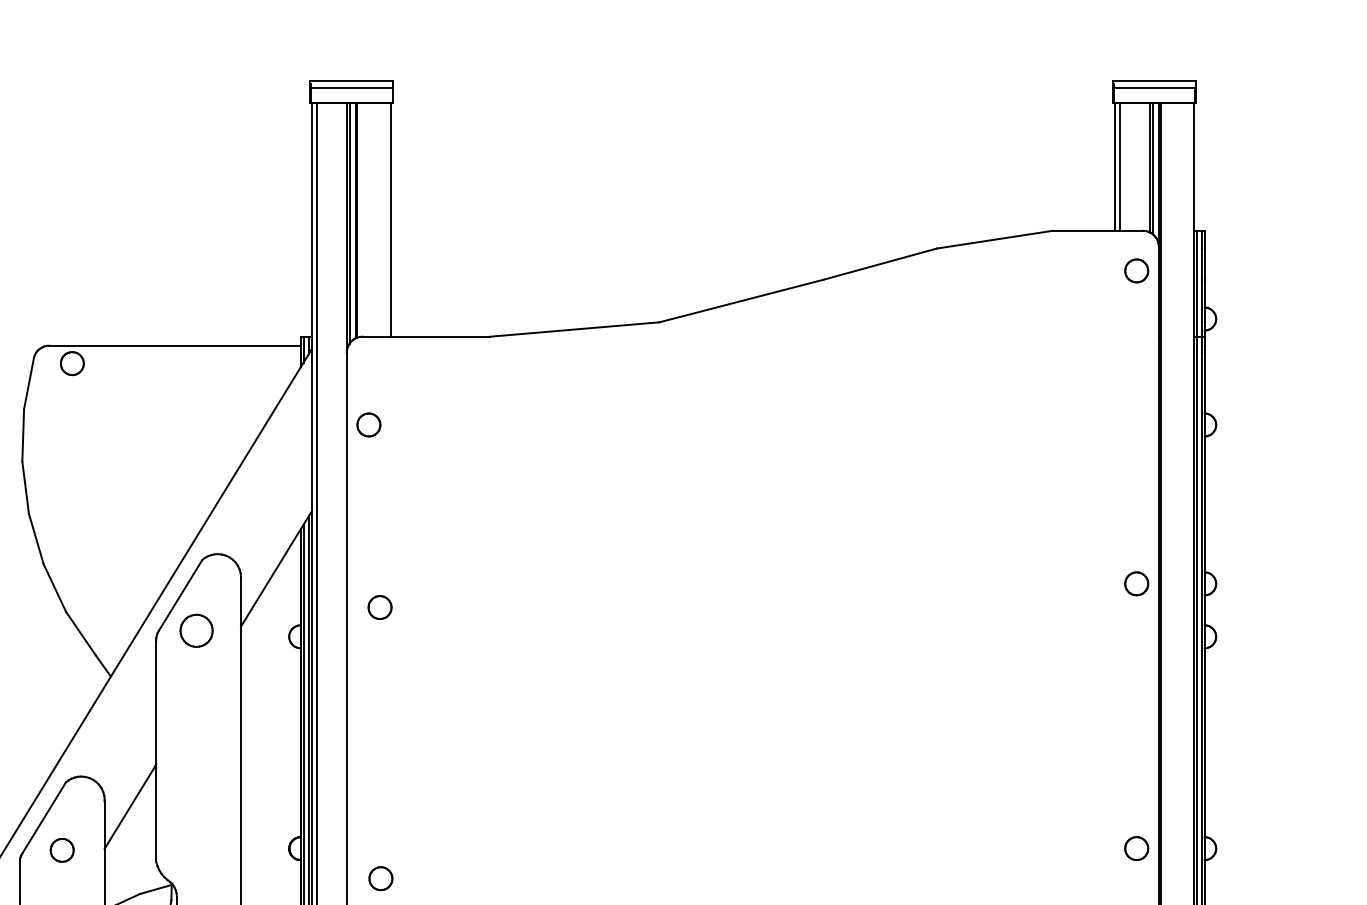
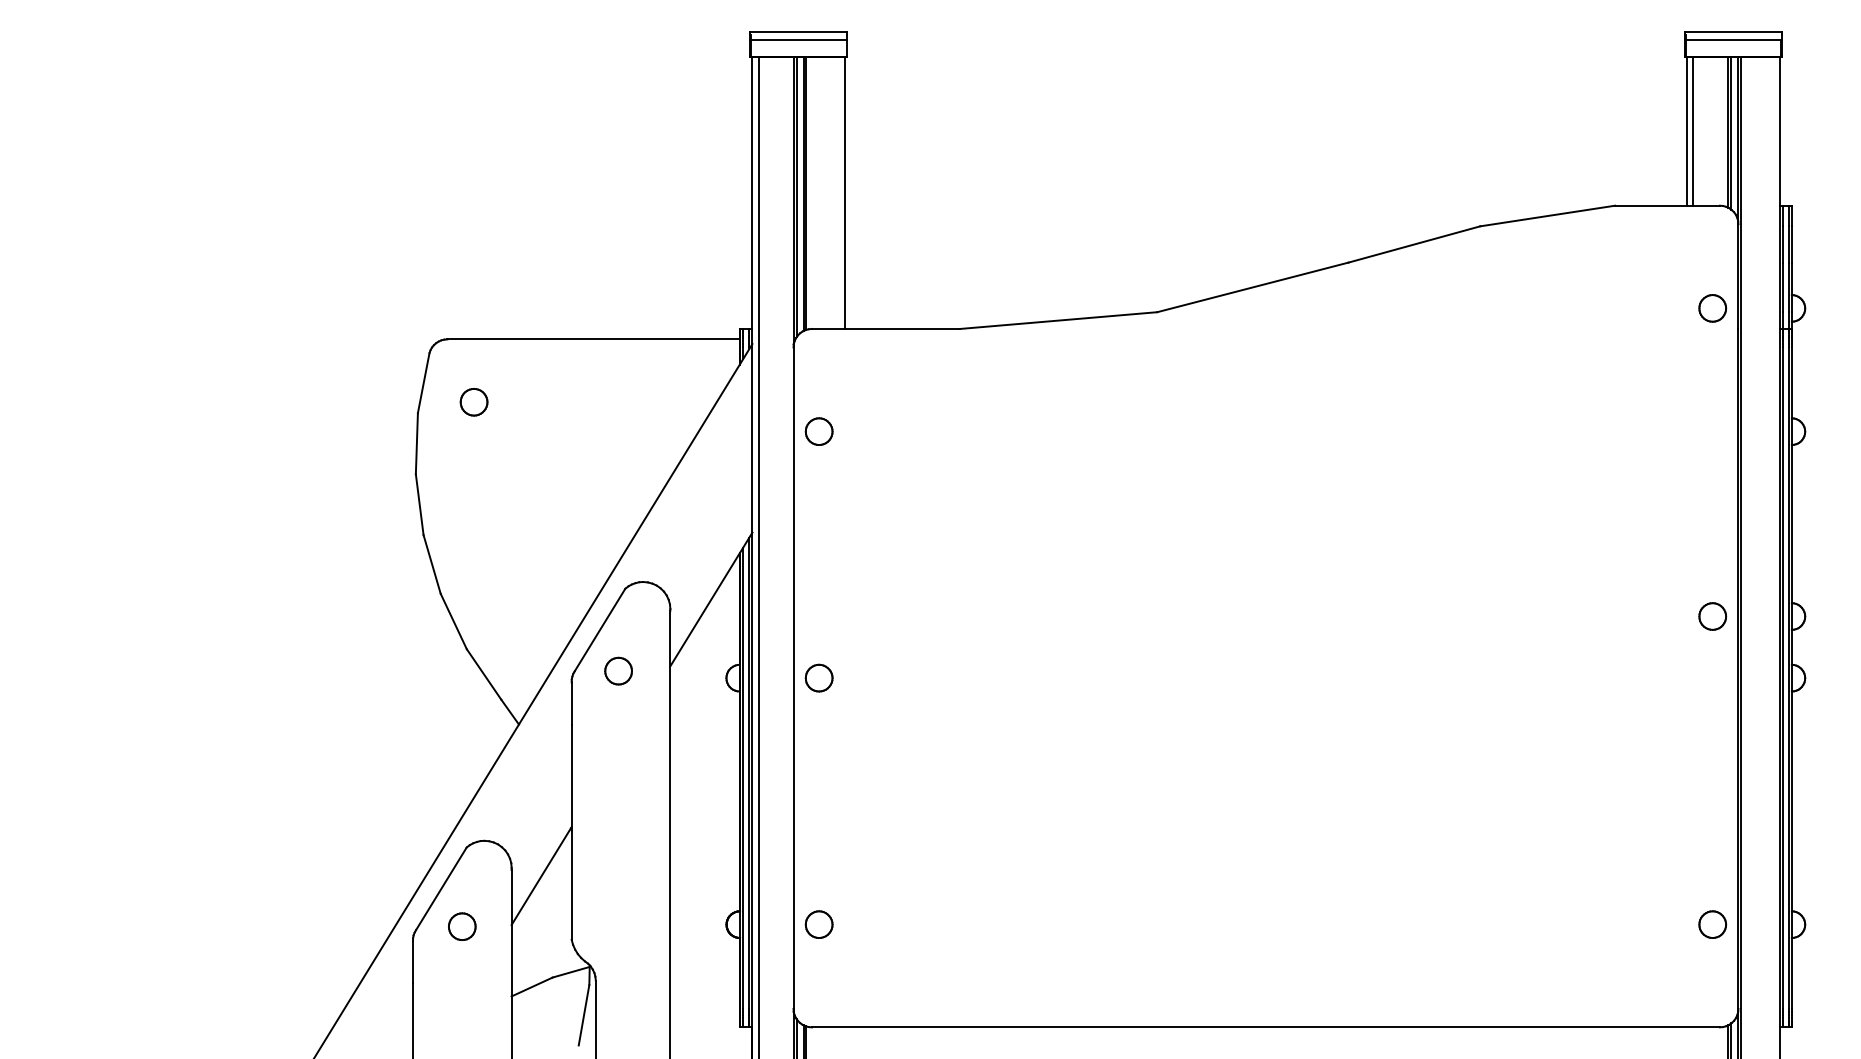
part: (1136, 271) -> (1712, 308), moved
part: (71, 363) -> (473, 402), moved
part: (379, 607) -> (818, 677), moved
part: (196, 630) -> (618, 670), size x0.71
part: (380, 878) -> (818, 924), moved

